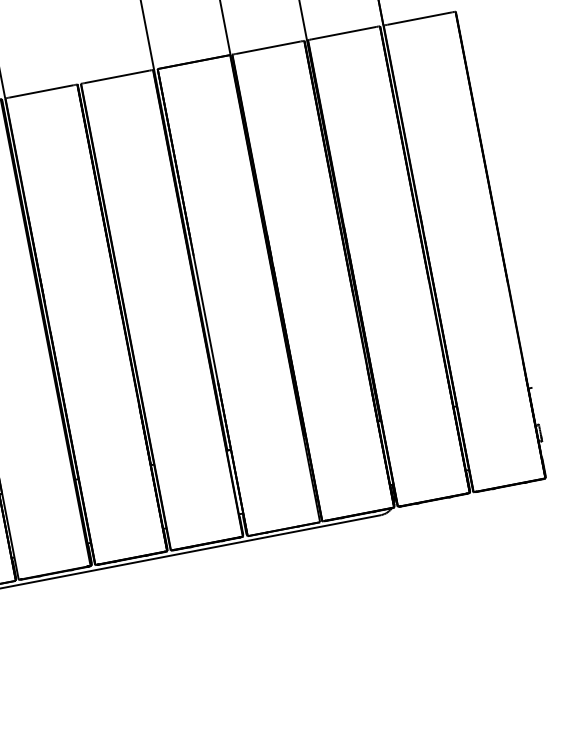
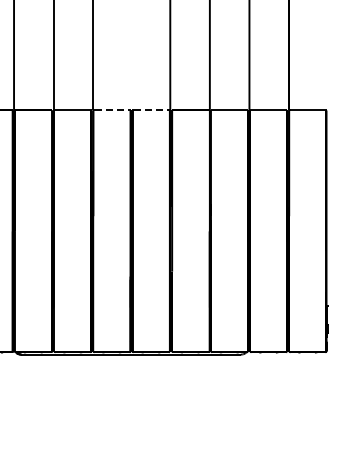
line: (117, 76) -> (151, 110), solid -> dashed
line: (40, 91) -> (111, 110), solid -> dashed

